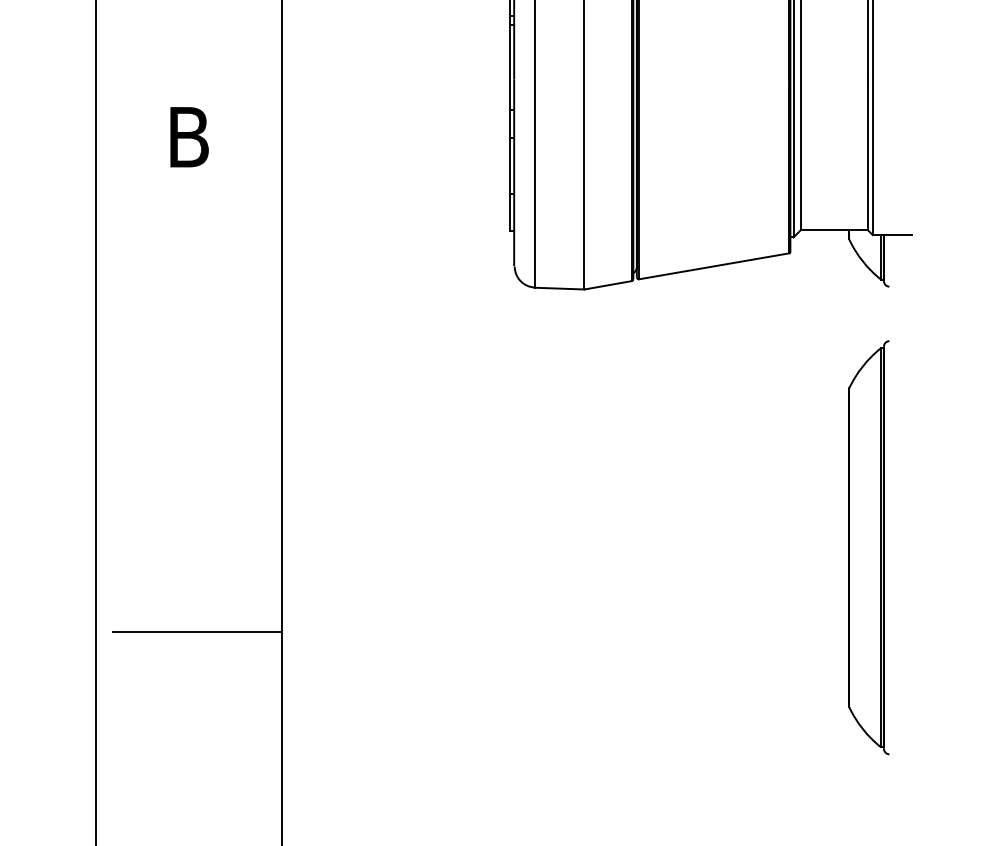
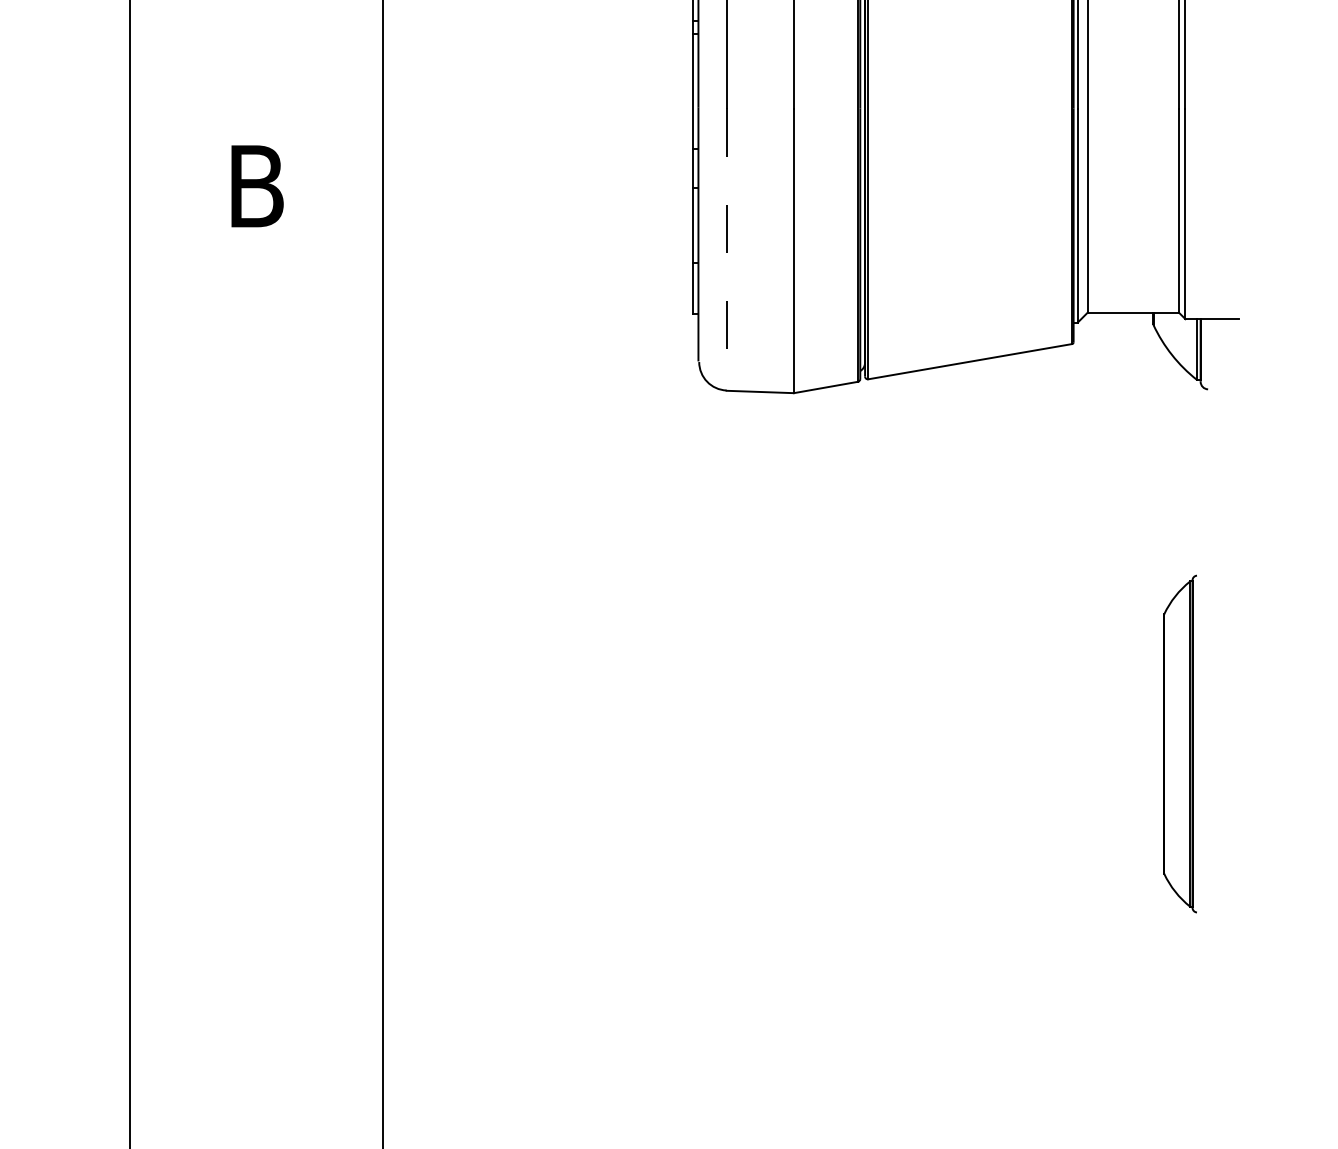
line: (534, 183) -> (726, 249), solid -> dashed
part: (868, 547) -> (1179, 743), size x0.6
line: (197, 632) -> (268, 859), removed

